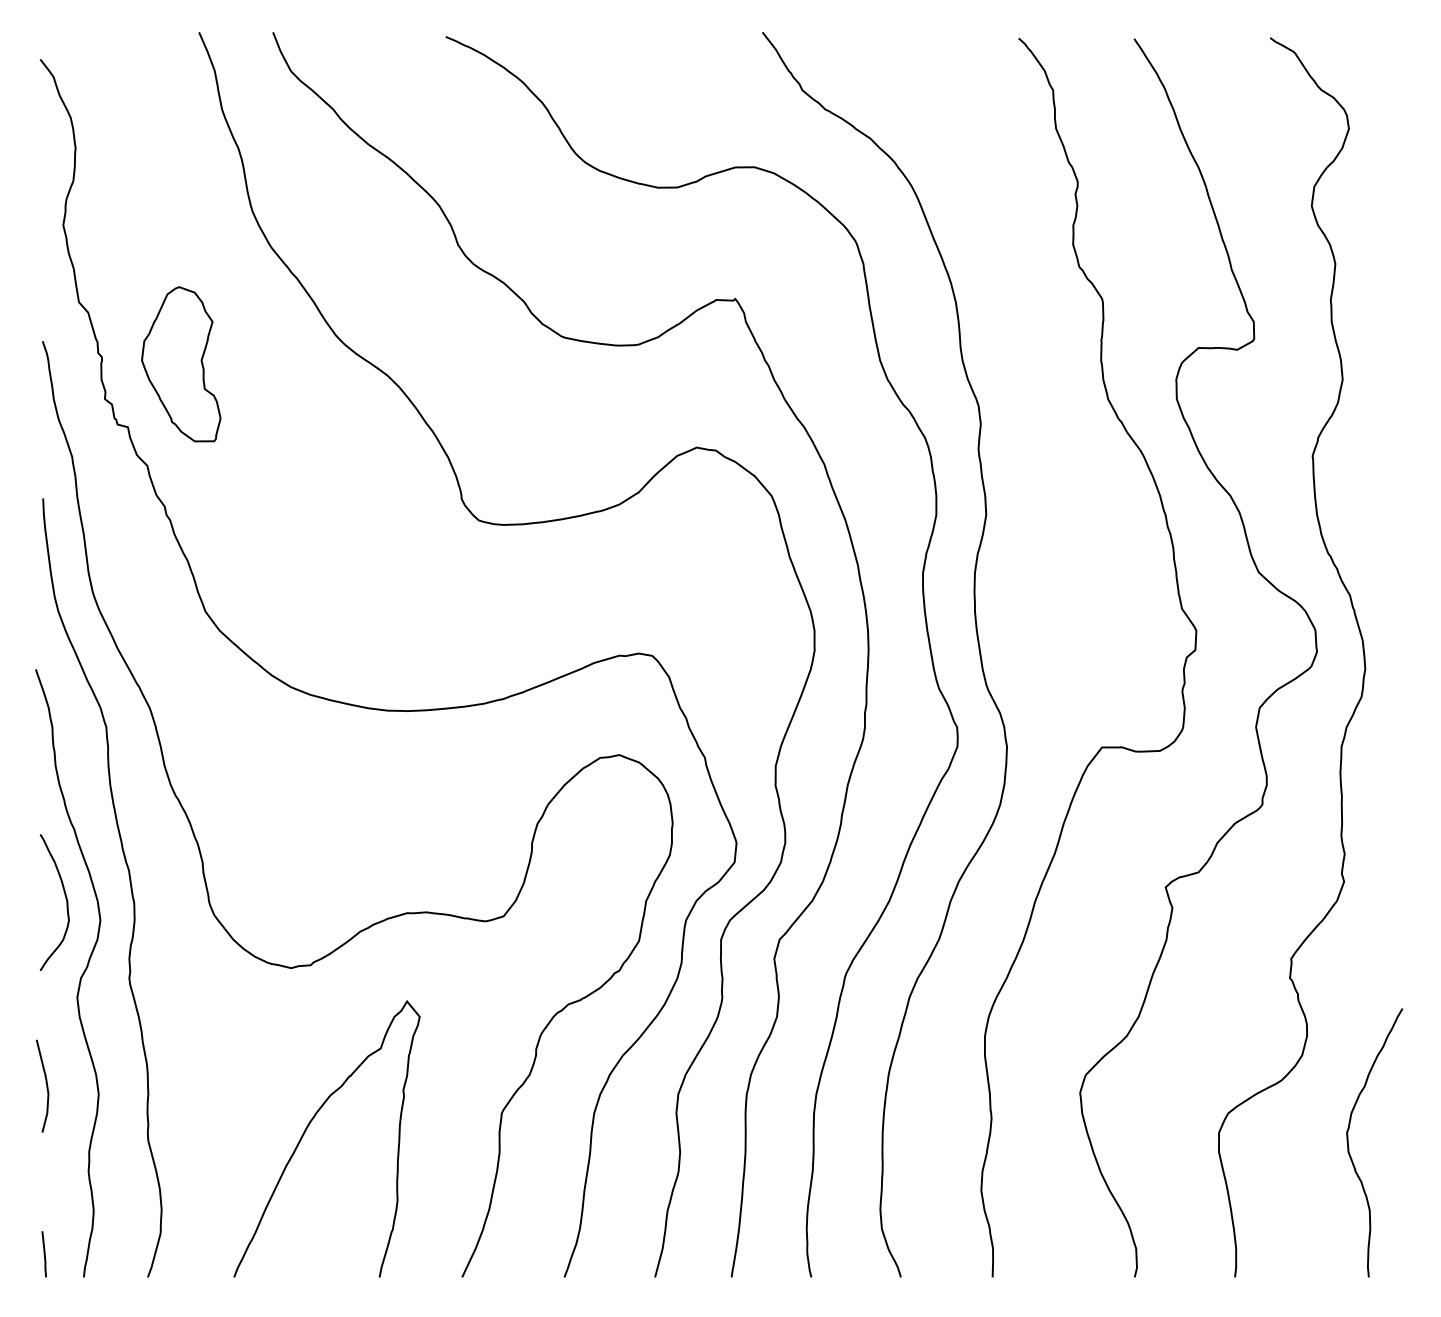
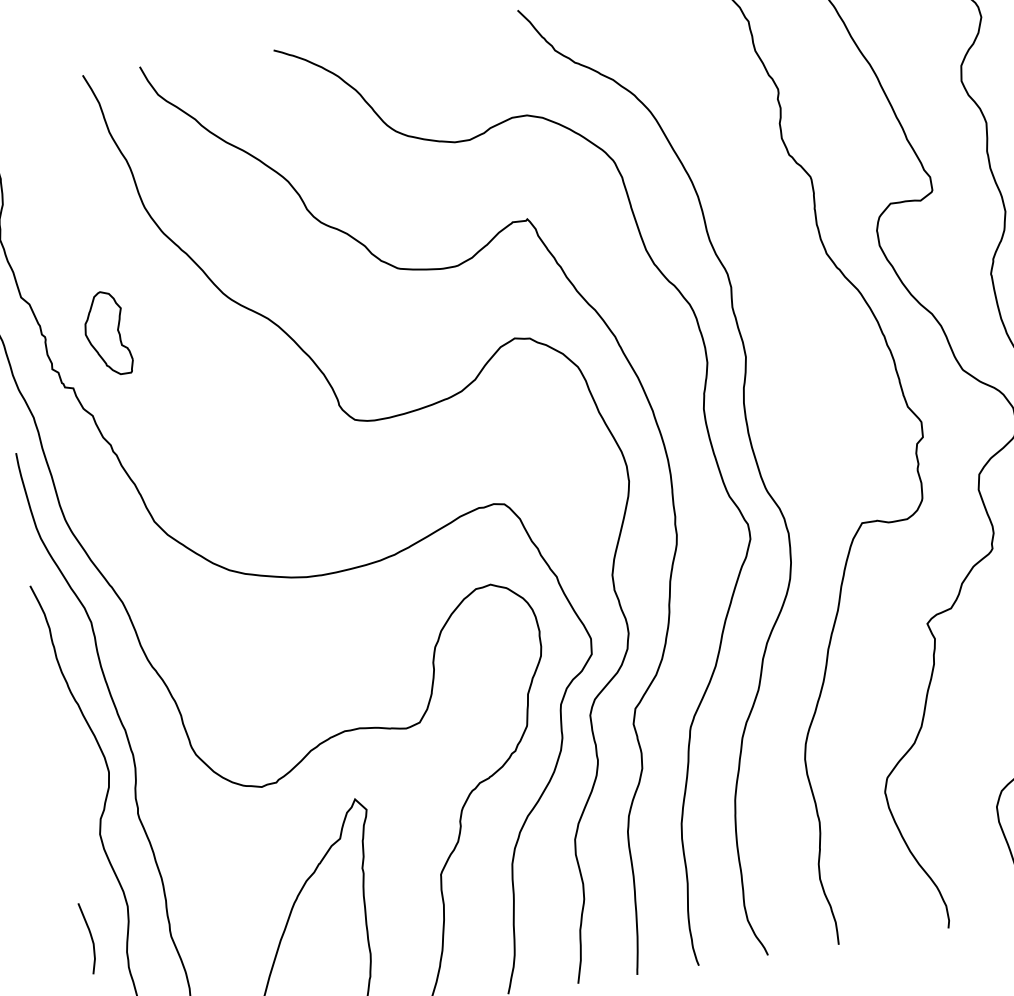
part: (181, 364) -> (107, 333), size x0.7
curve: (65, 899) -> (79, 760), removed
curve: (46, 1085) -> (91, 937), moved

